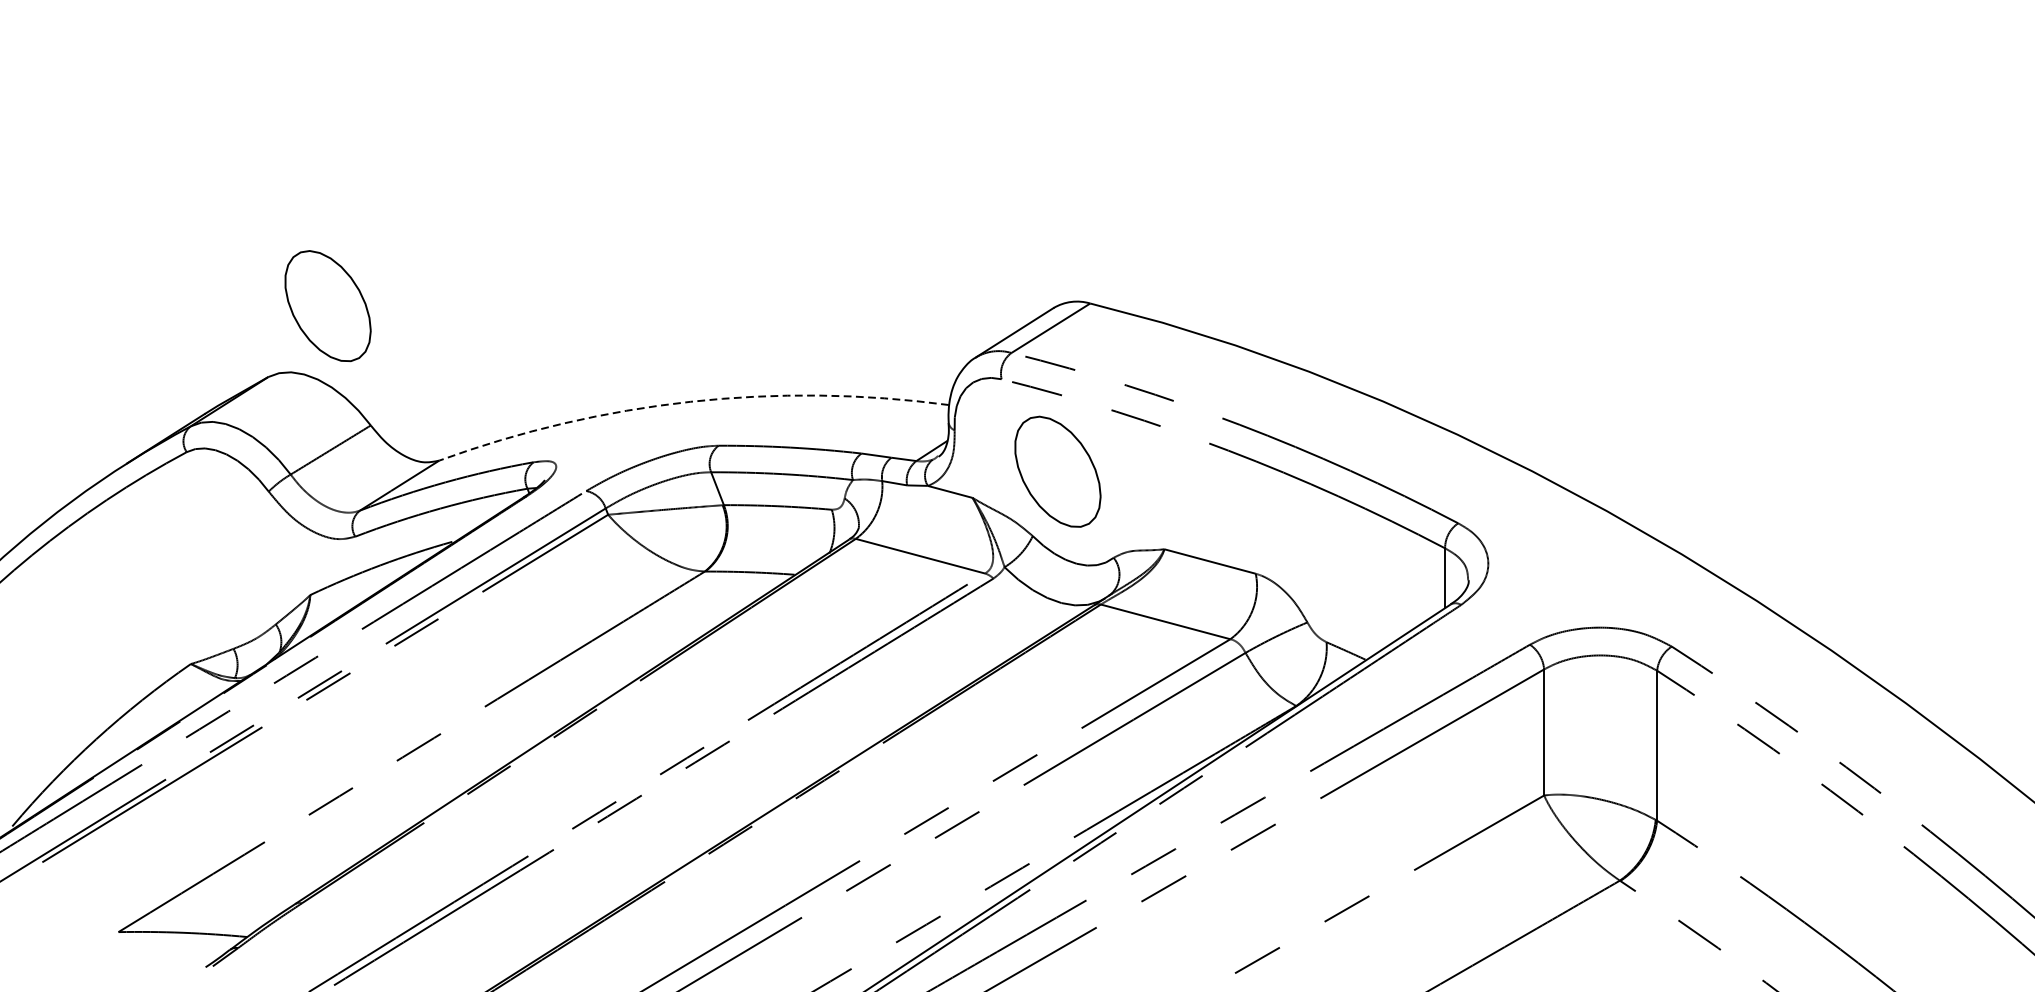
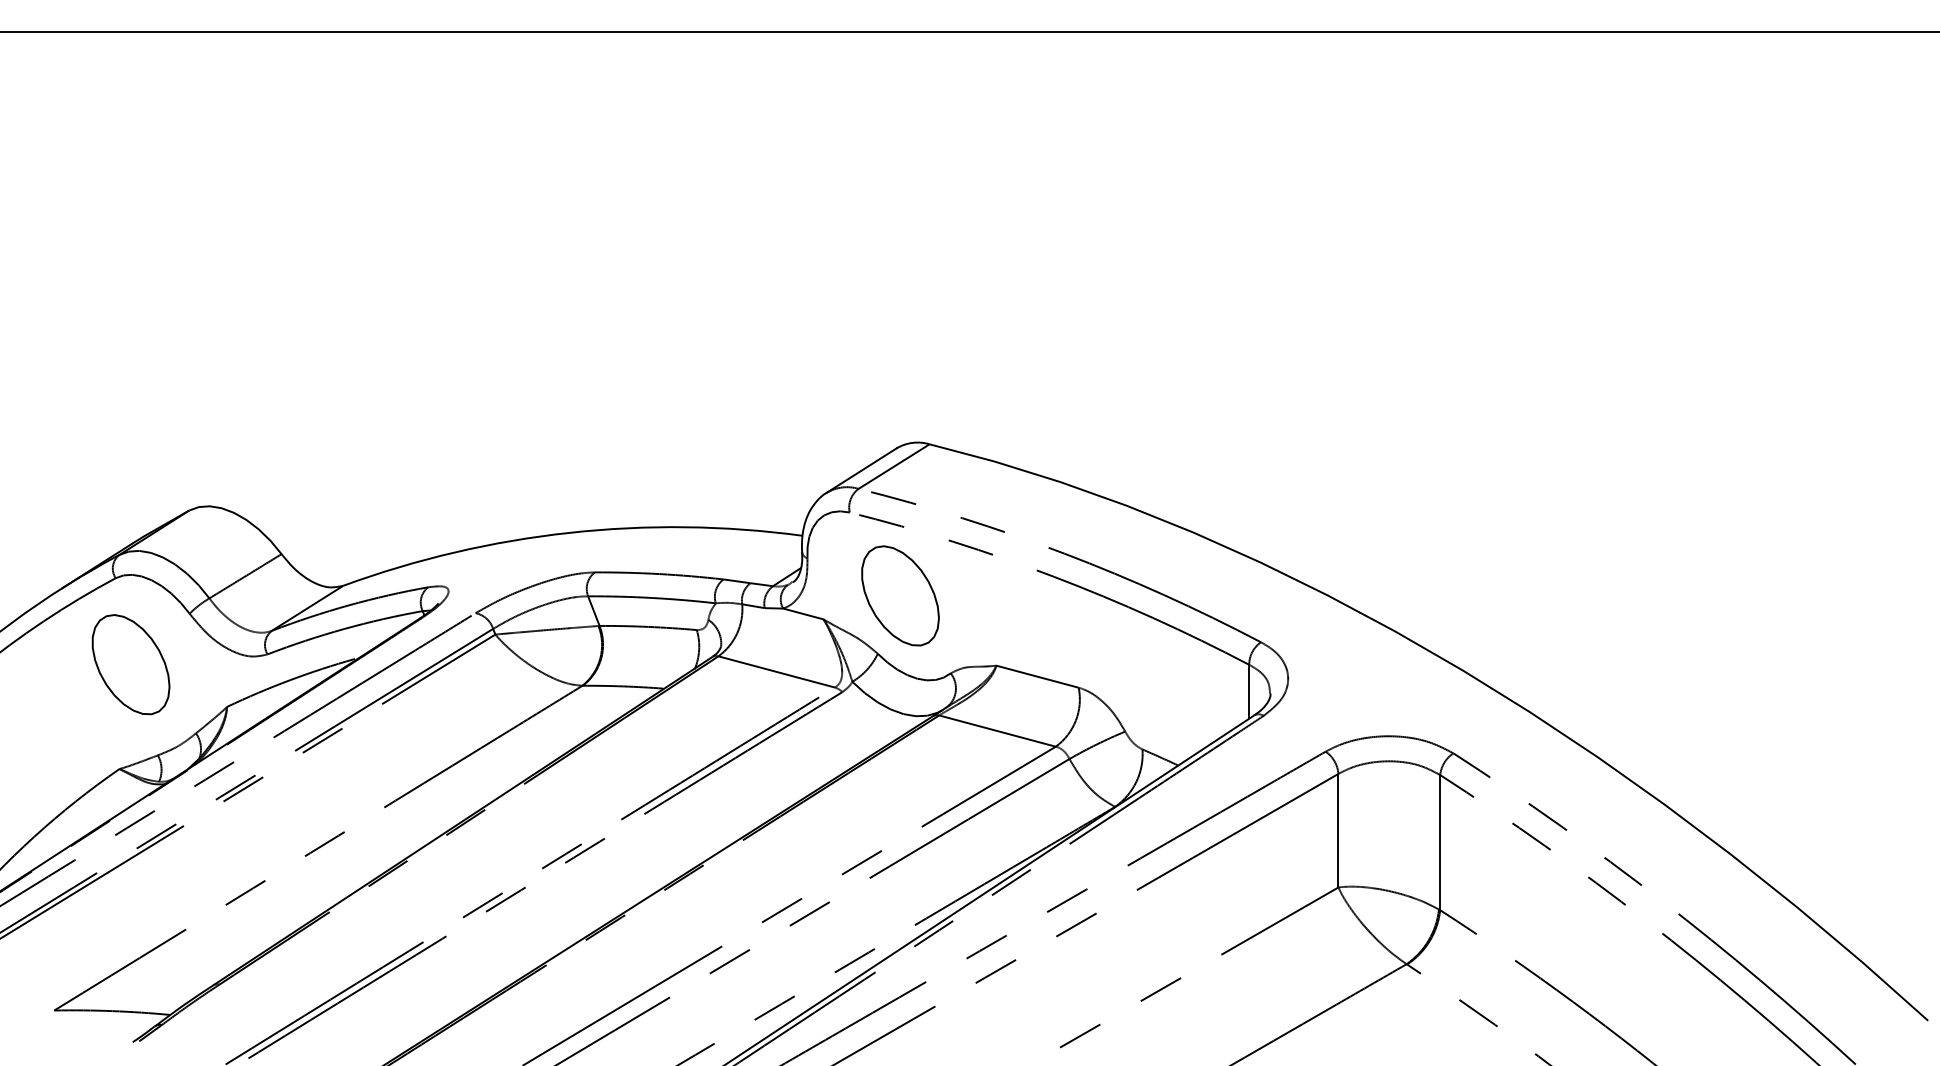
part: (327, 305) -> (130, 664), moved
arc: (690, 401) -> (569, 532), dashed -> solid

